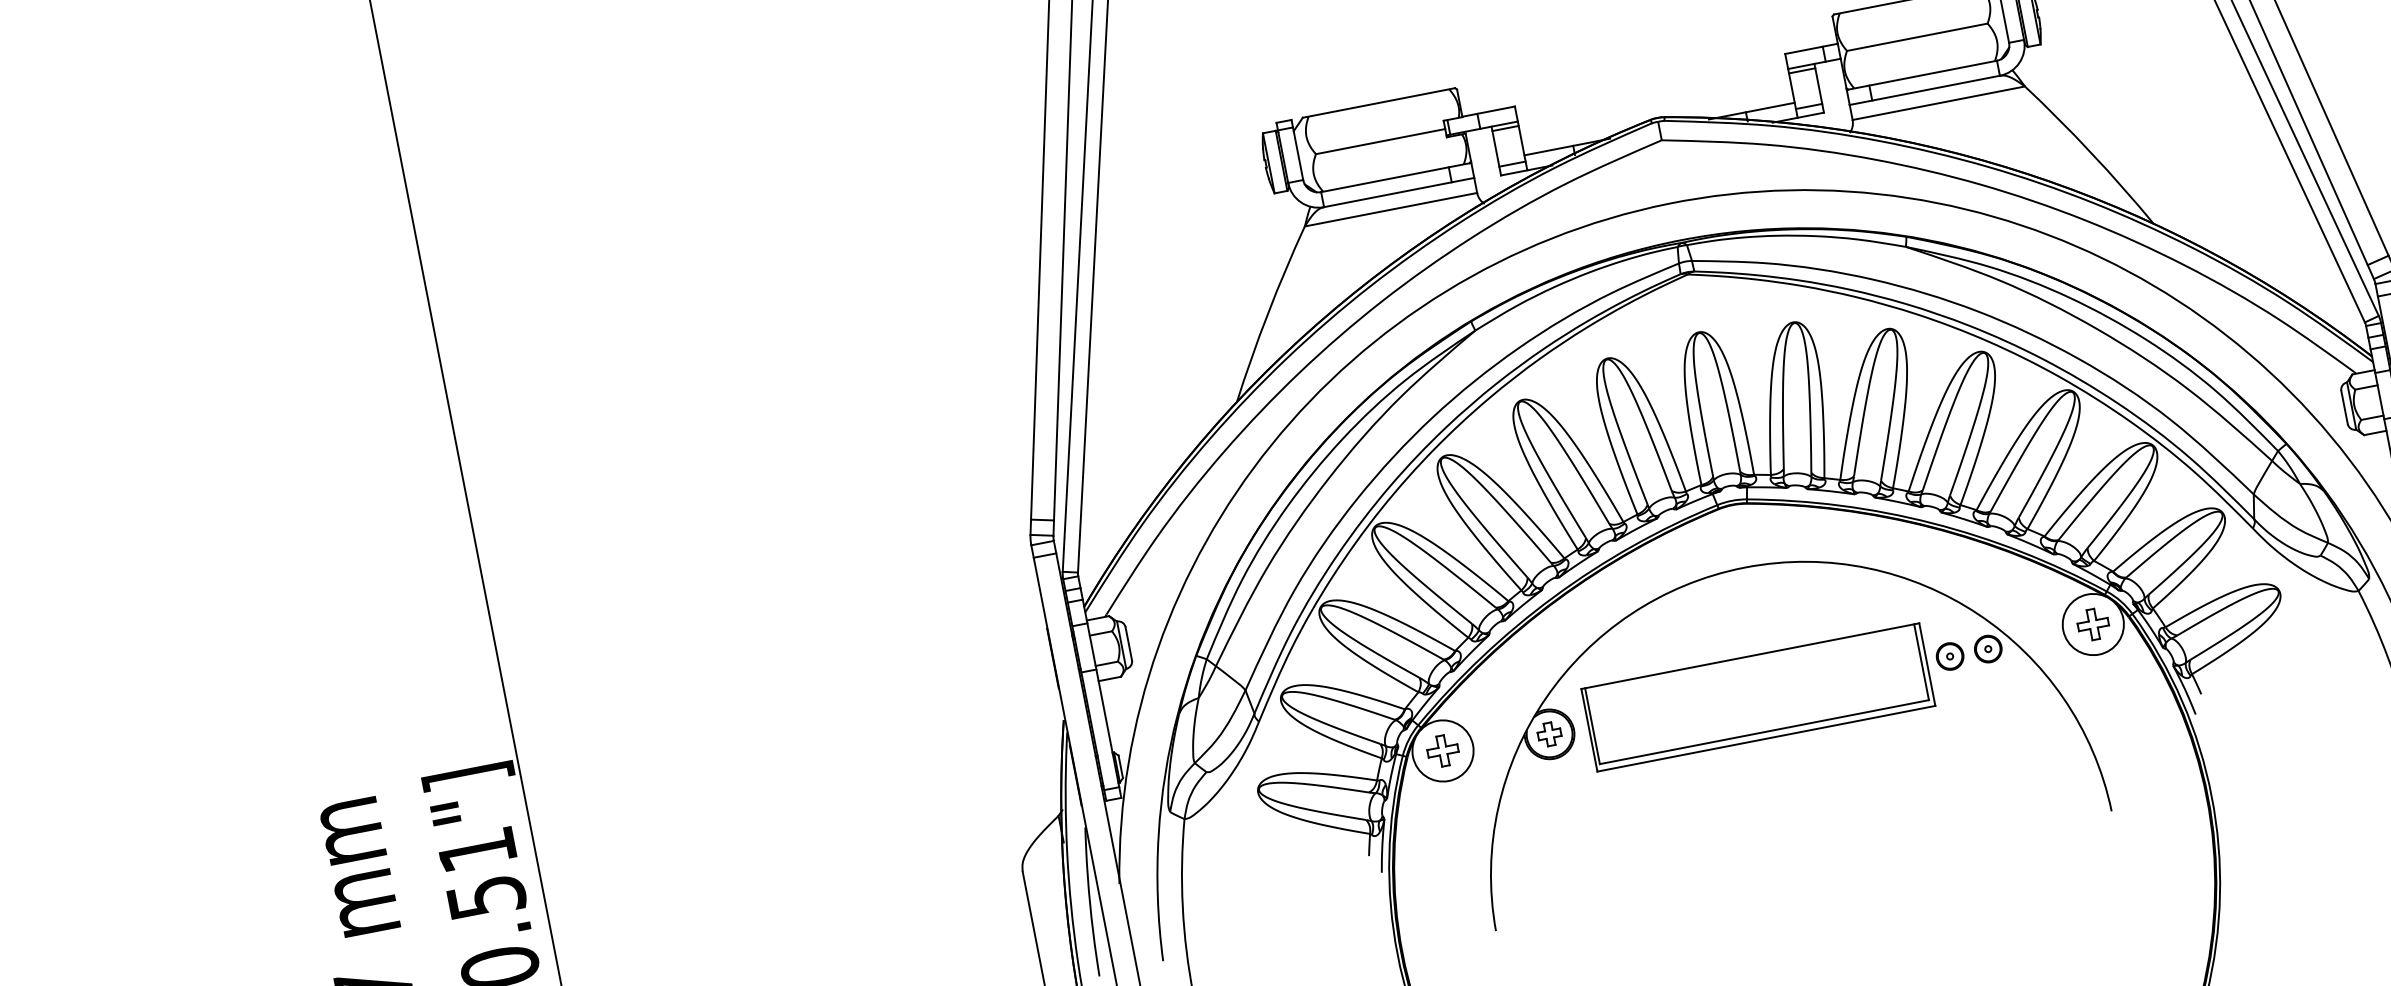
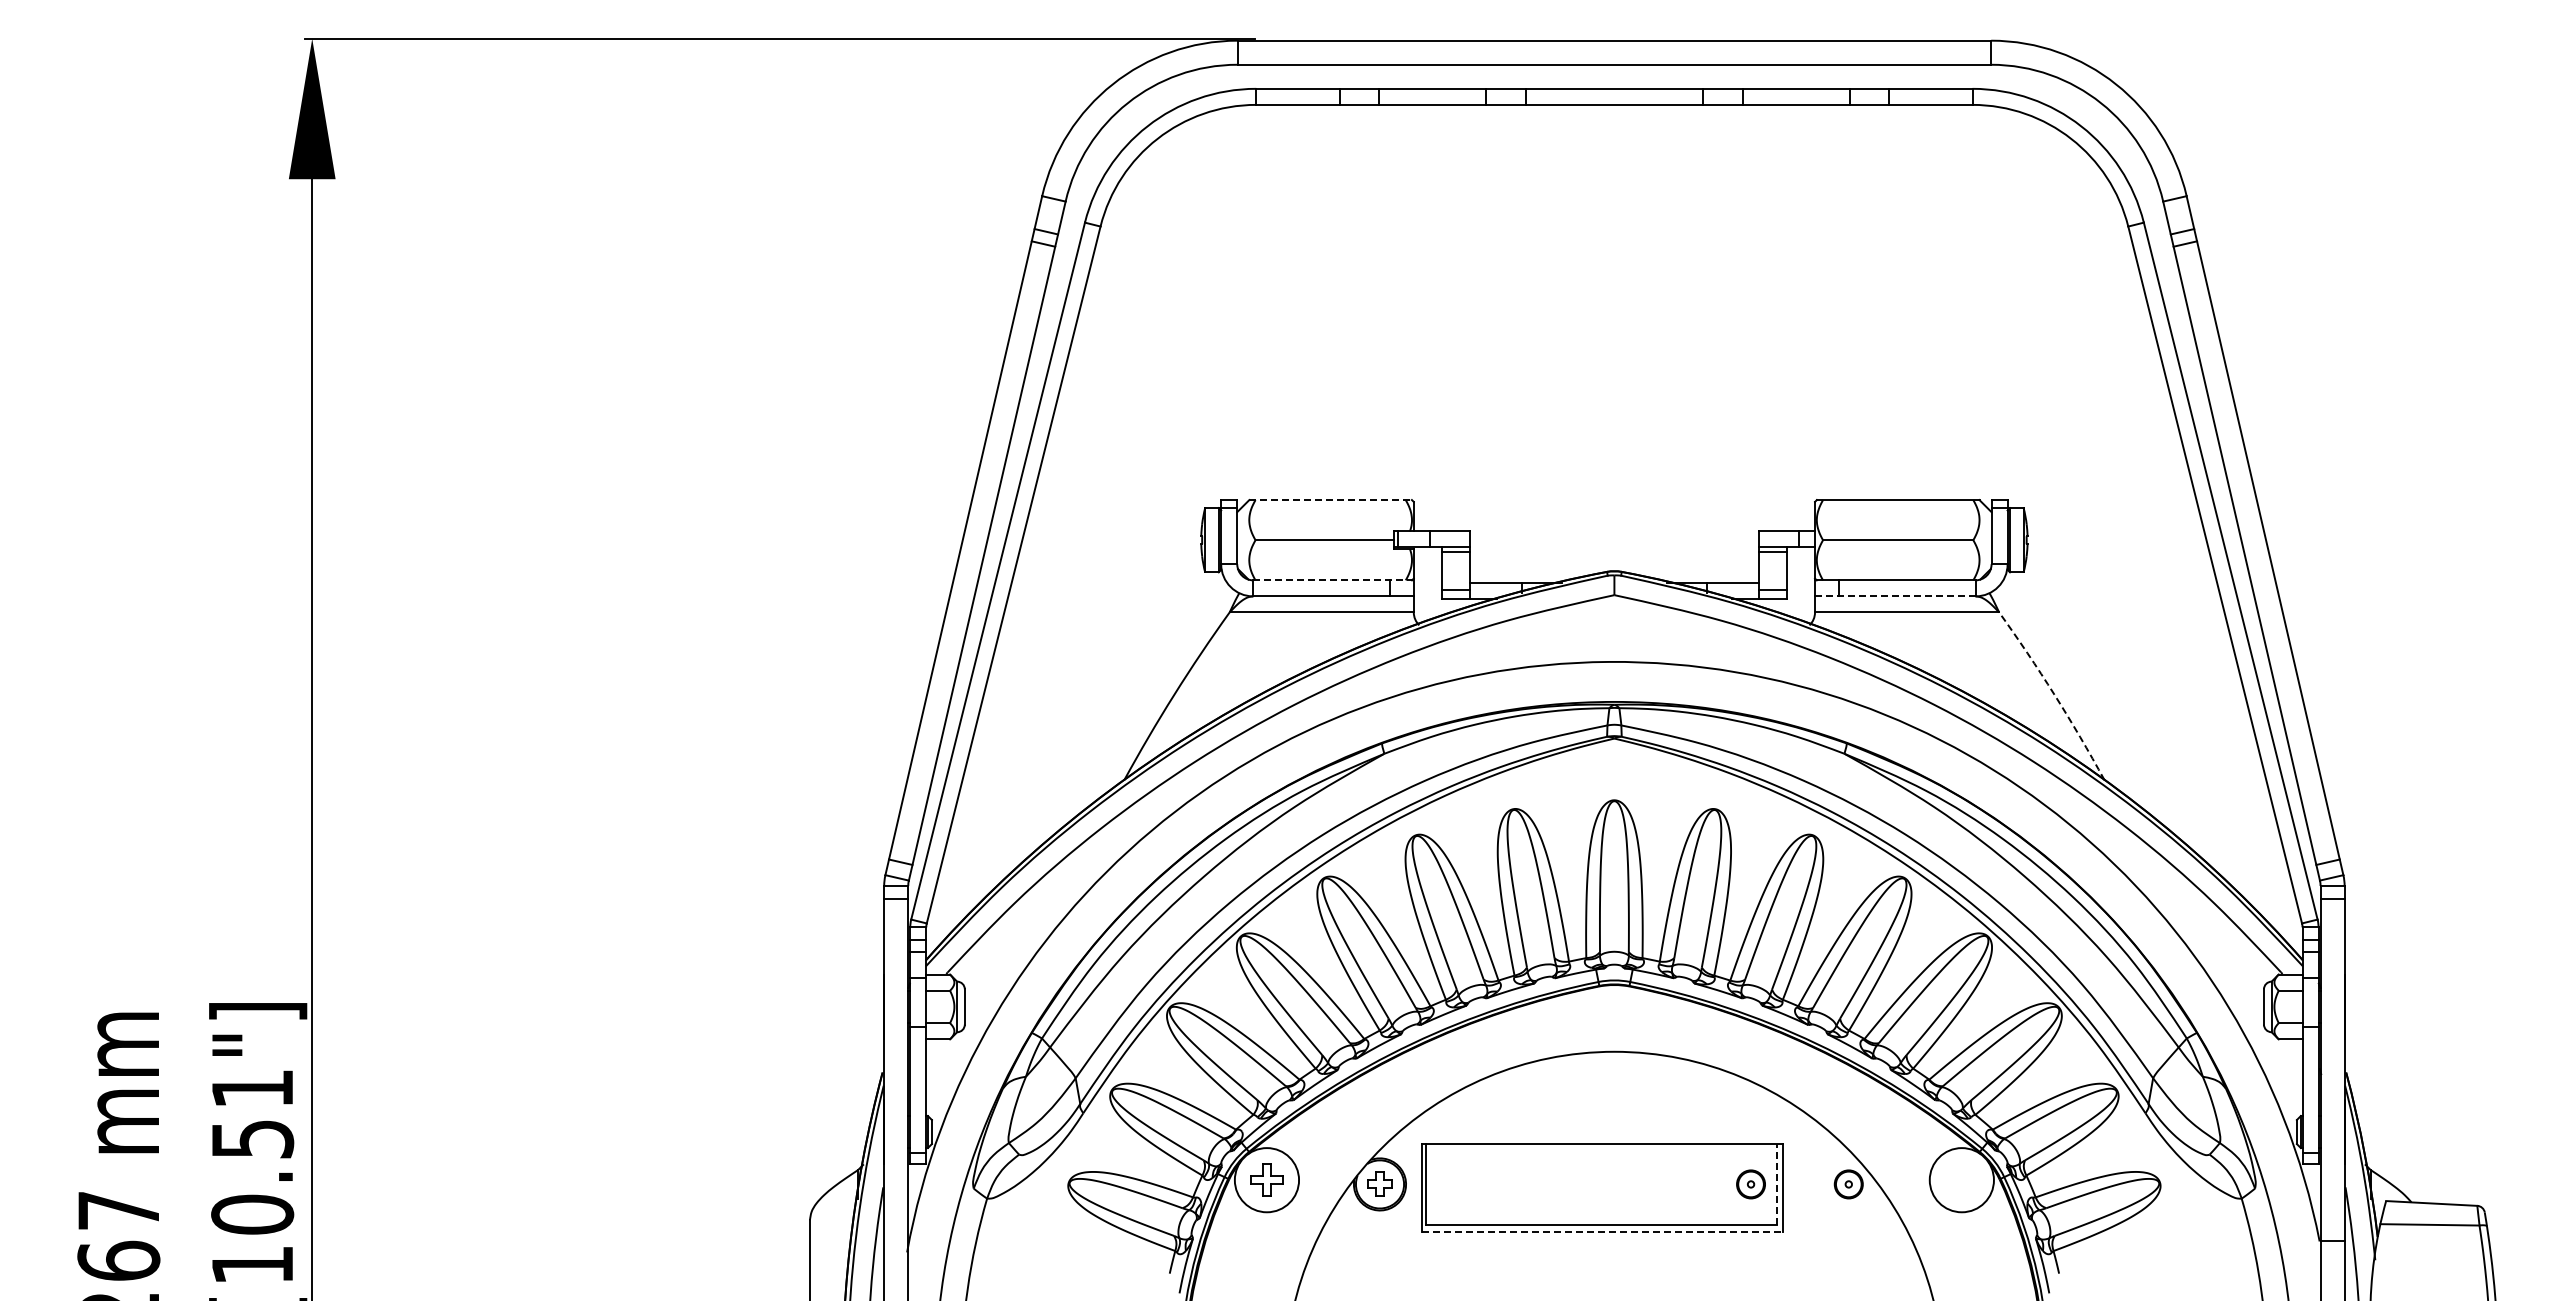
line: (1925, 90) -> (1895, 596), solid -> dashed
line: (1379, 103) -> (1331, 500), solid -> dashed
arc: (2091, 153) -> (2054, 694), solid -> dashed
line: (1397, 177) -> (1334, 580), solid -> dashed
part: (2092, 623) -> (1961, 1179), removed
part: (1949, 656) -> (1750, 1184), moved
line: (1921, 662) -> (1777, 1184), solid -> dashed
line: (1766, 738) -> (1602, 1232), solid -> dashed

